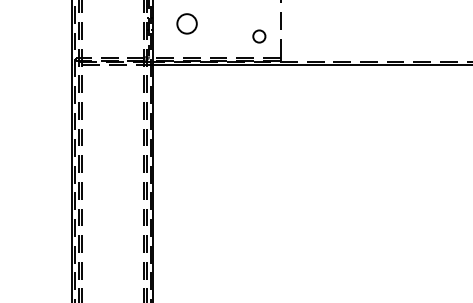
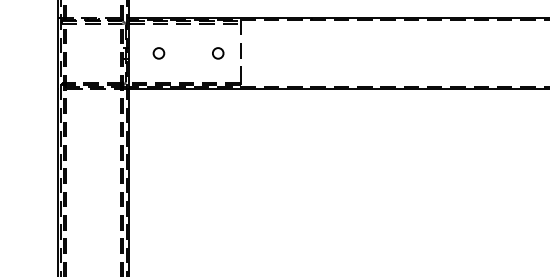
circle: (186, 24) -> (158, 53), size x0.62
circle: (259, 36) -> (218, 53), moved

